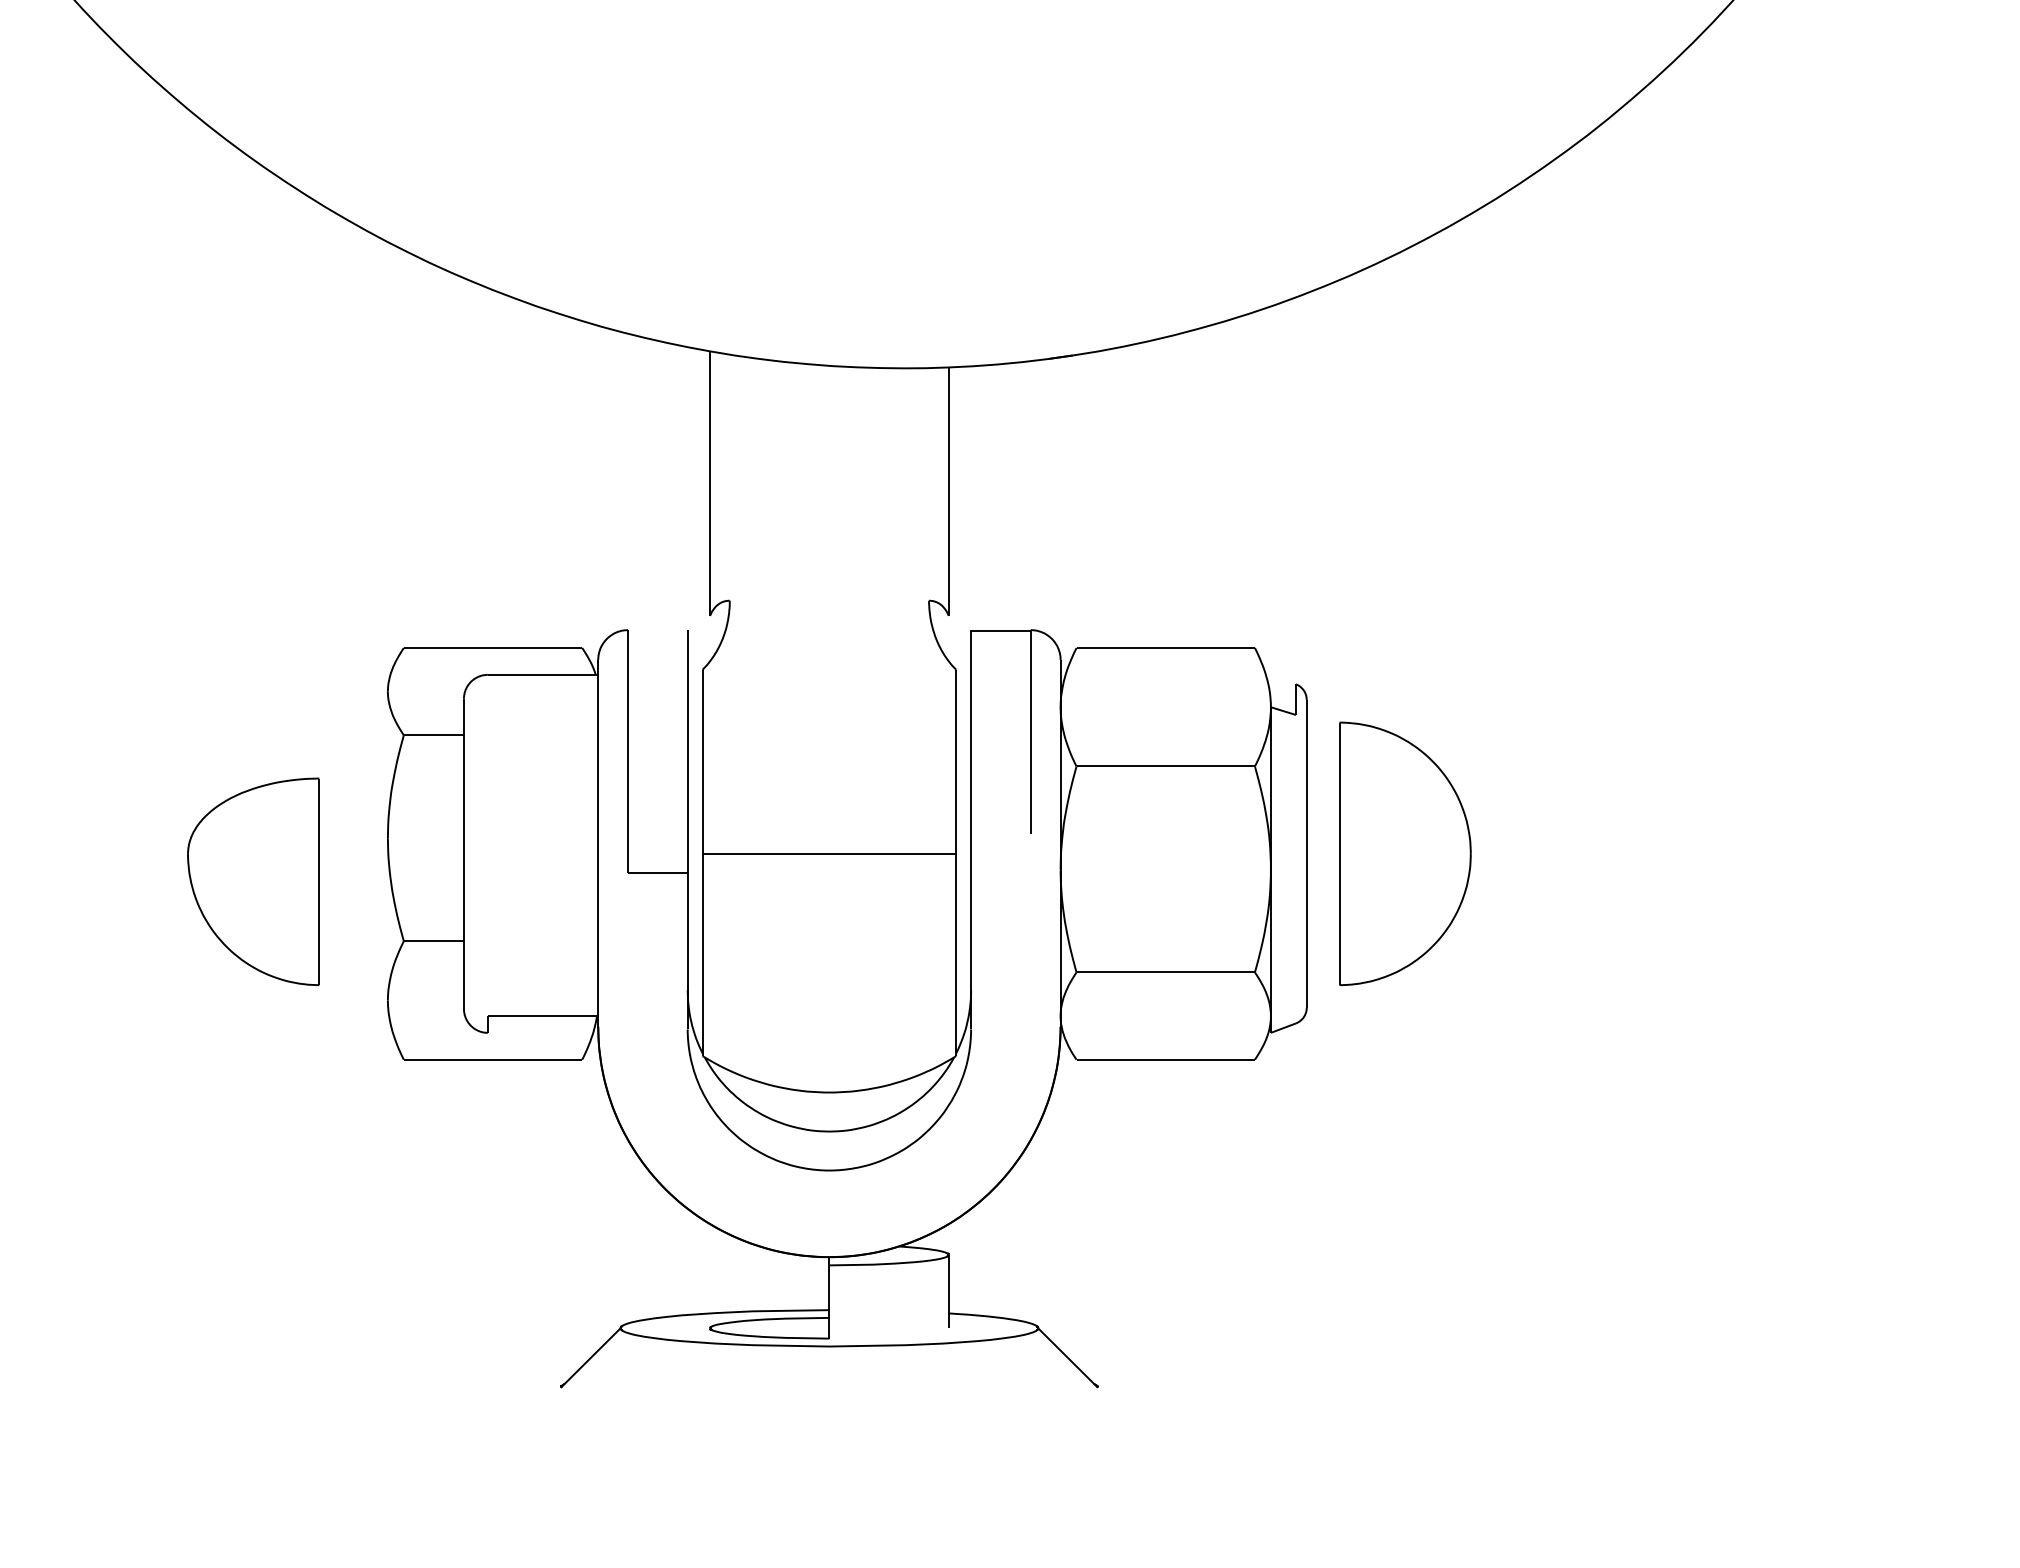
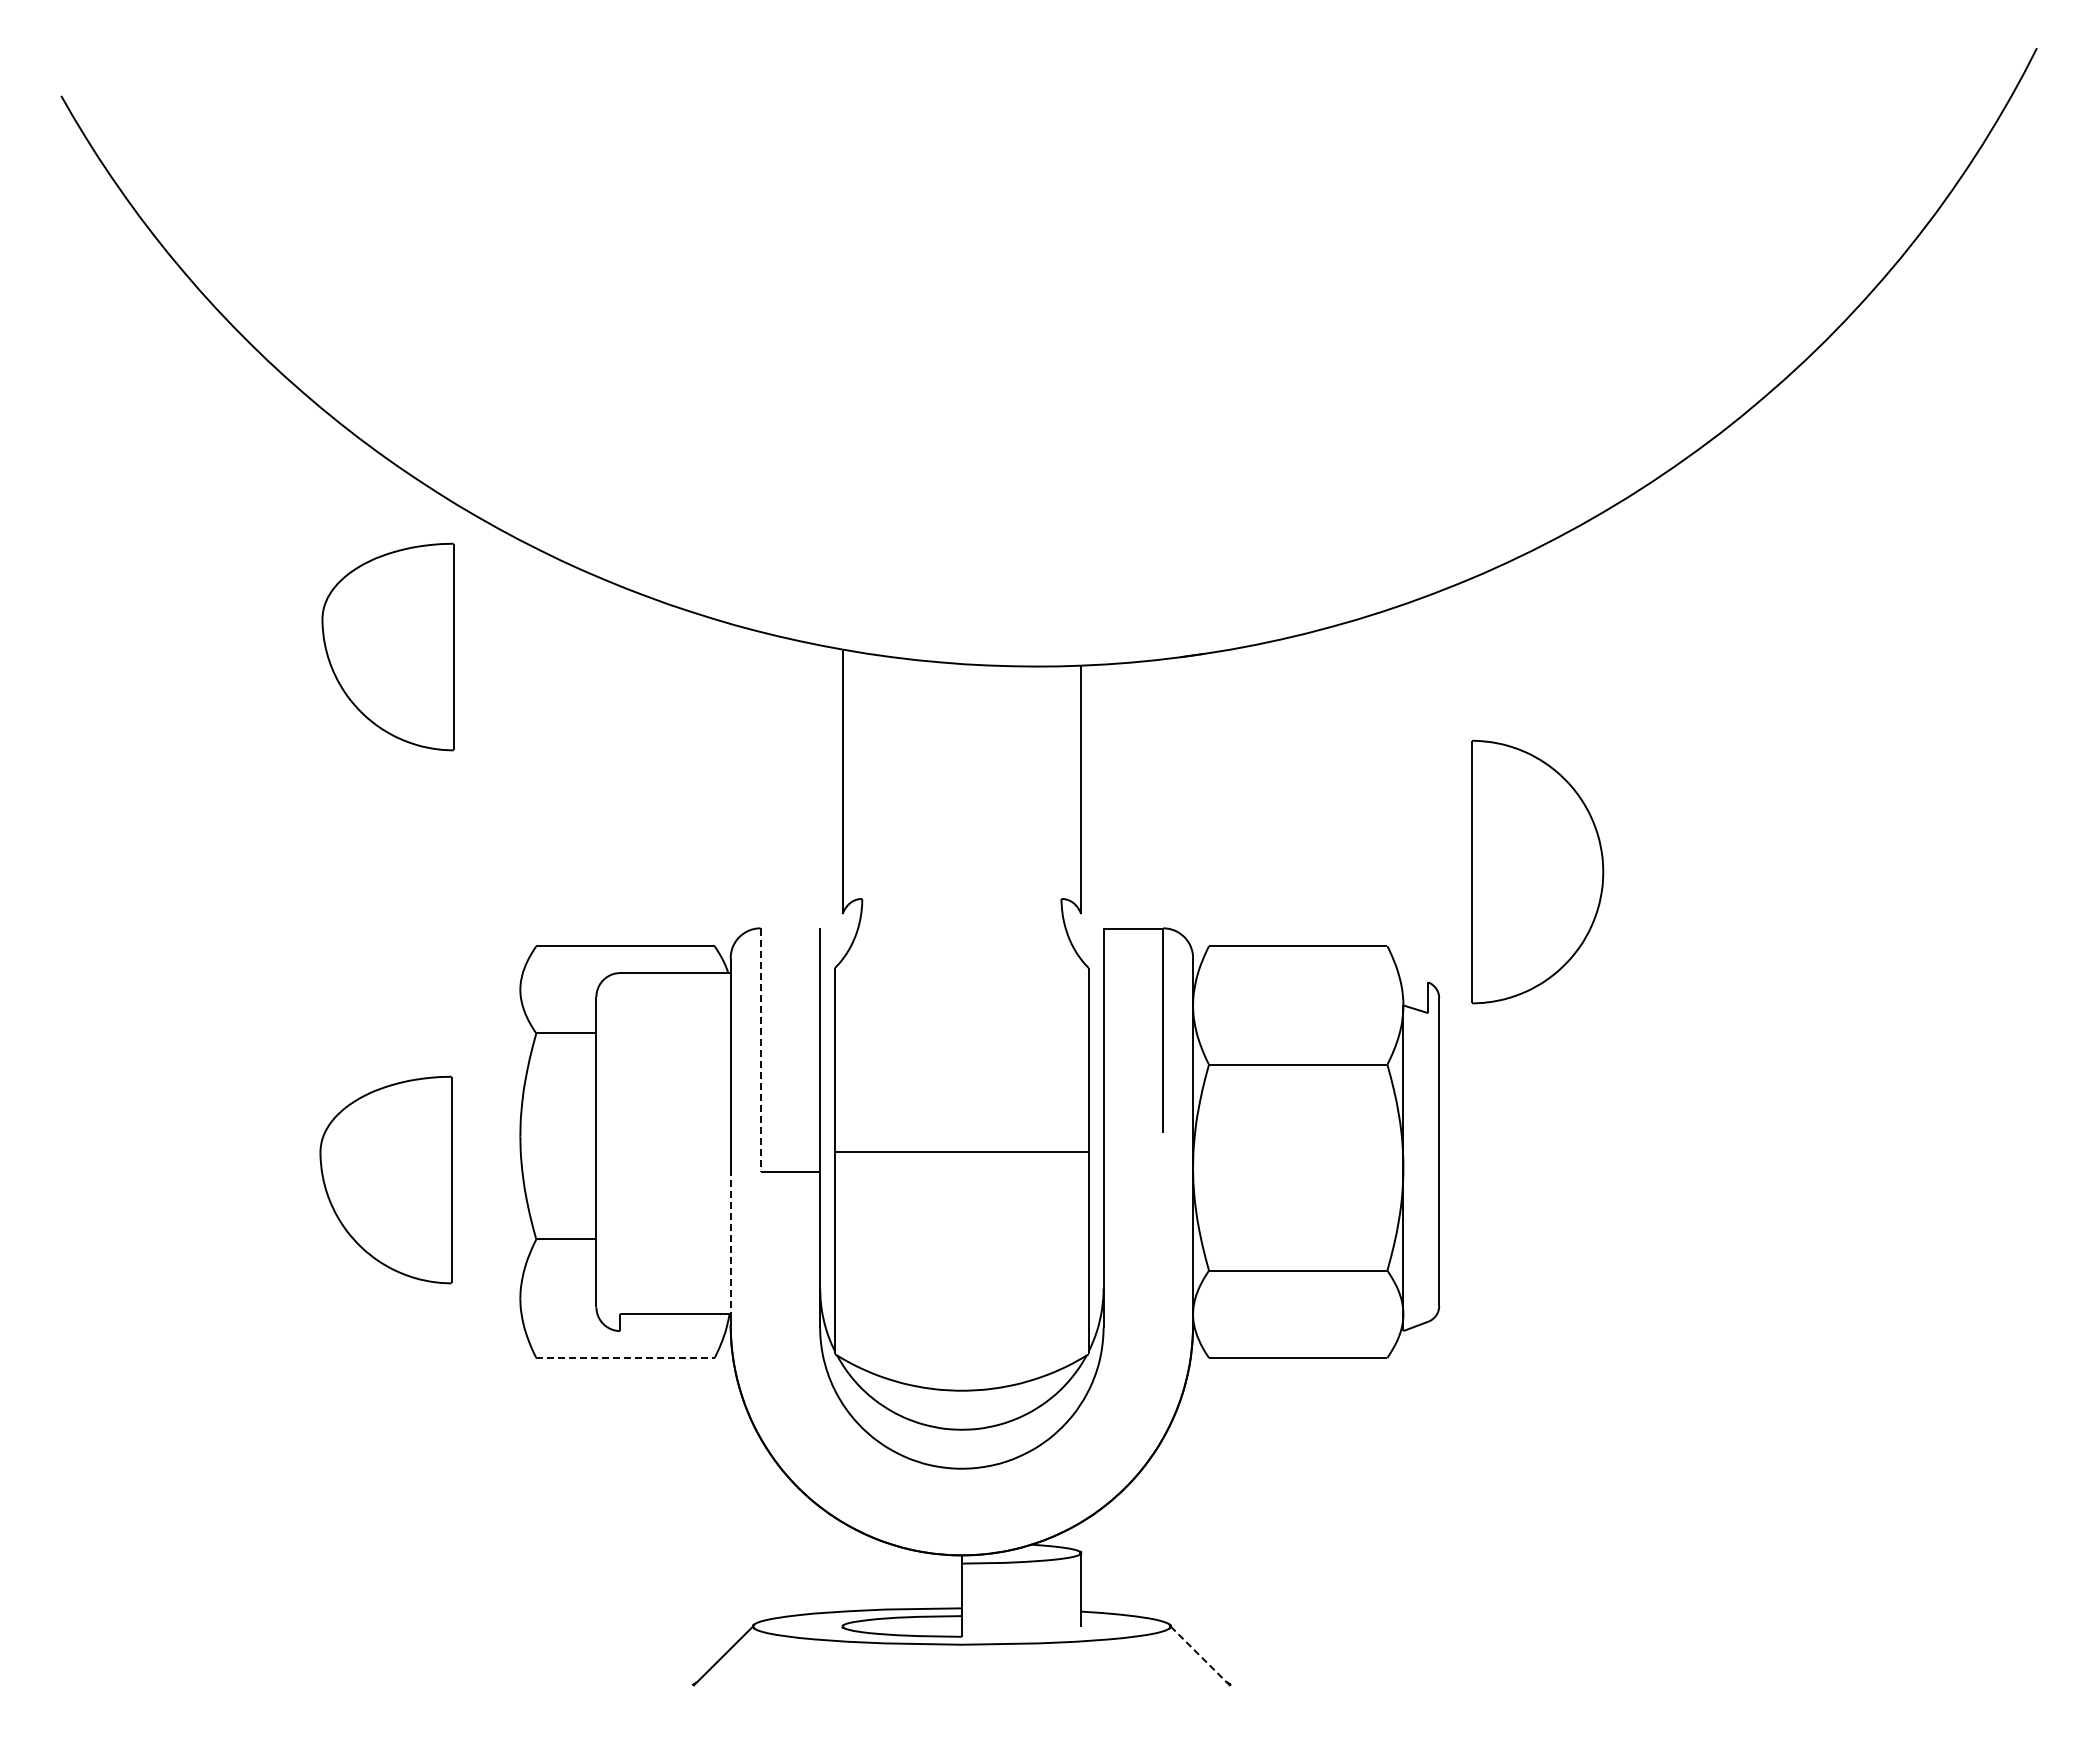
part: (255, 348) -> (387, 646), added
line: (628, 752) -> (760, 1050), solid -> dashed
part: (1405, 853) -> (1537, 871), moved
line: (598, 943) -> (730, 1241), solid -> dashed
line: (494, 1059) -> (626, 1357), solid -> dashed
line: (1068, 1358) -> (1200, 1656), solid -> dashed

